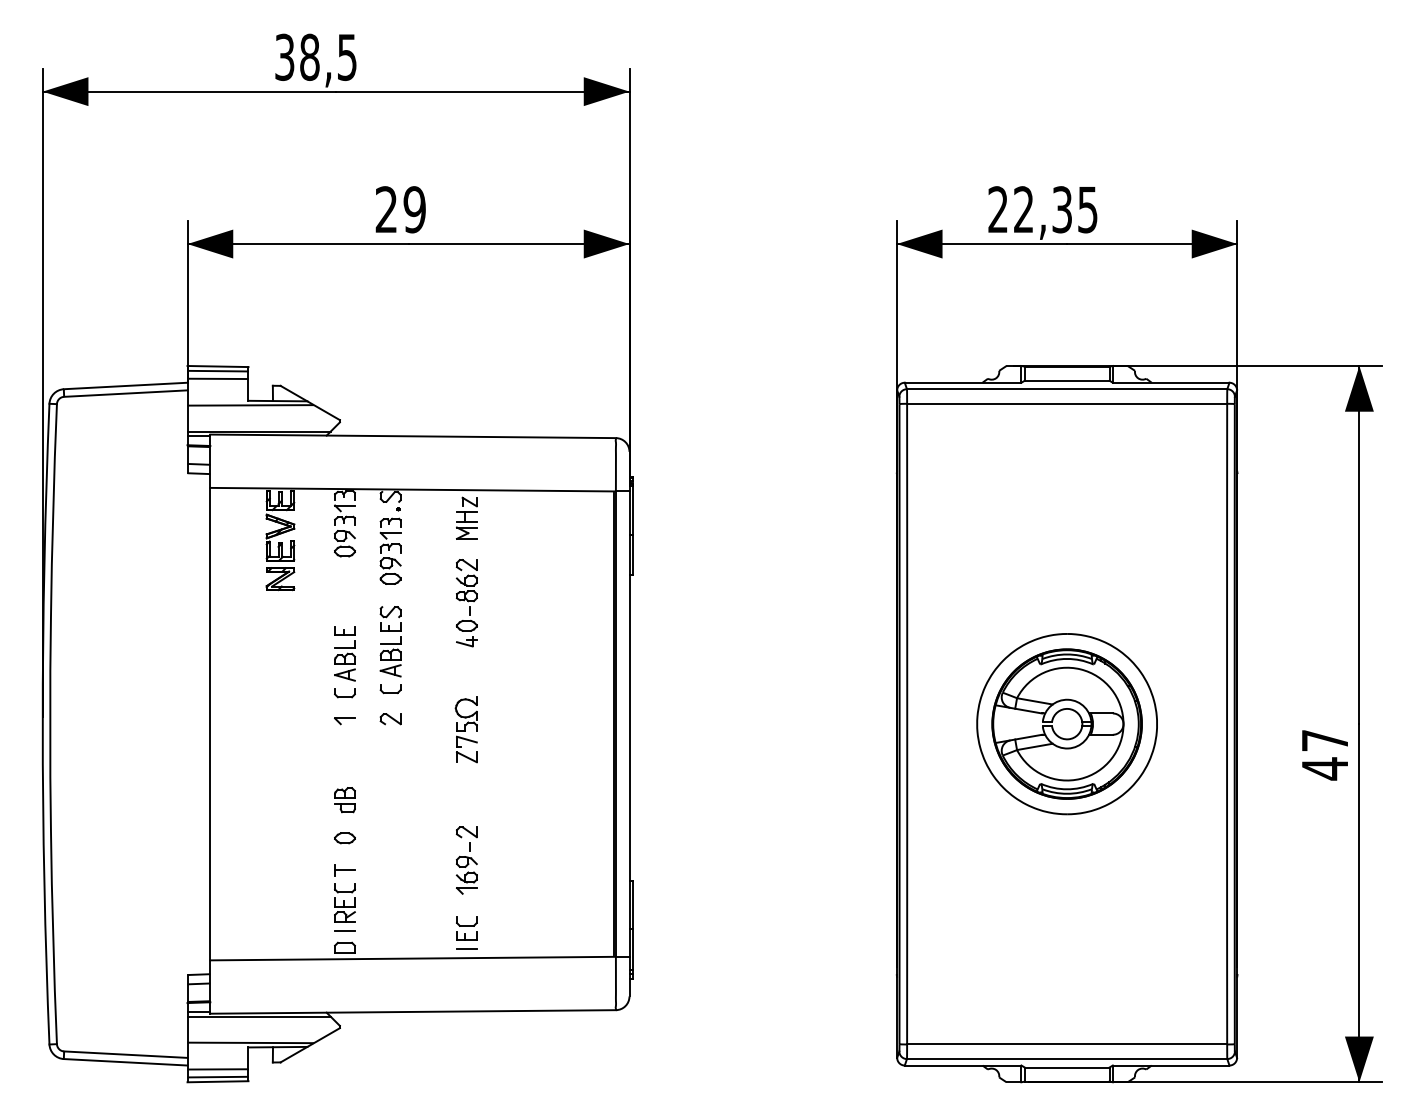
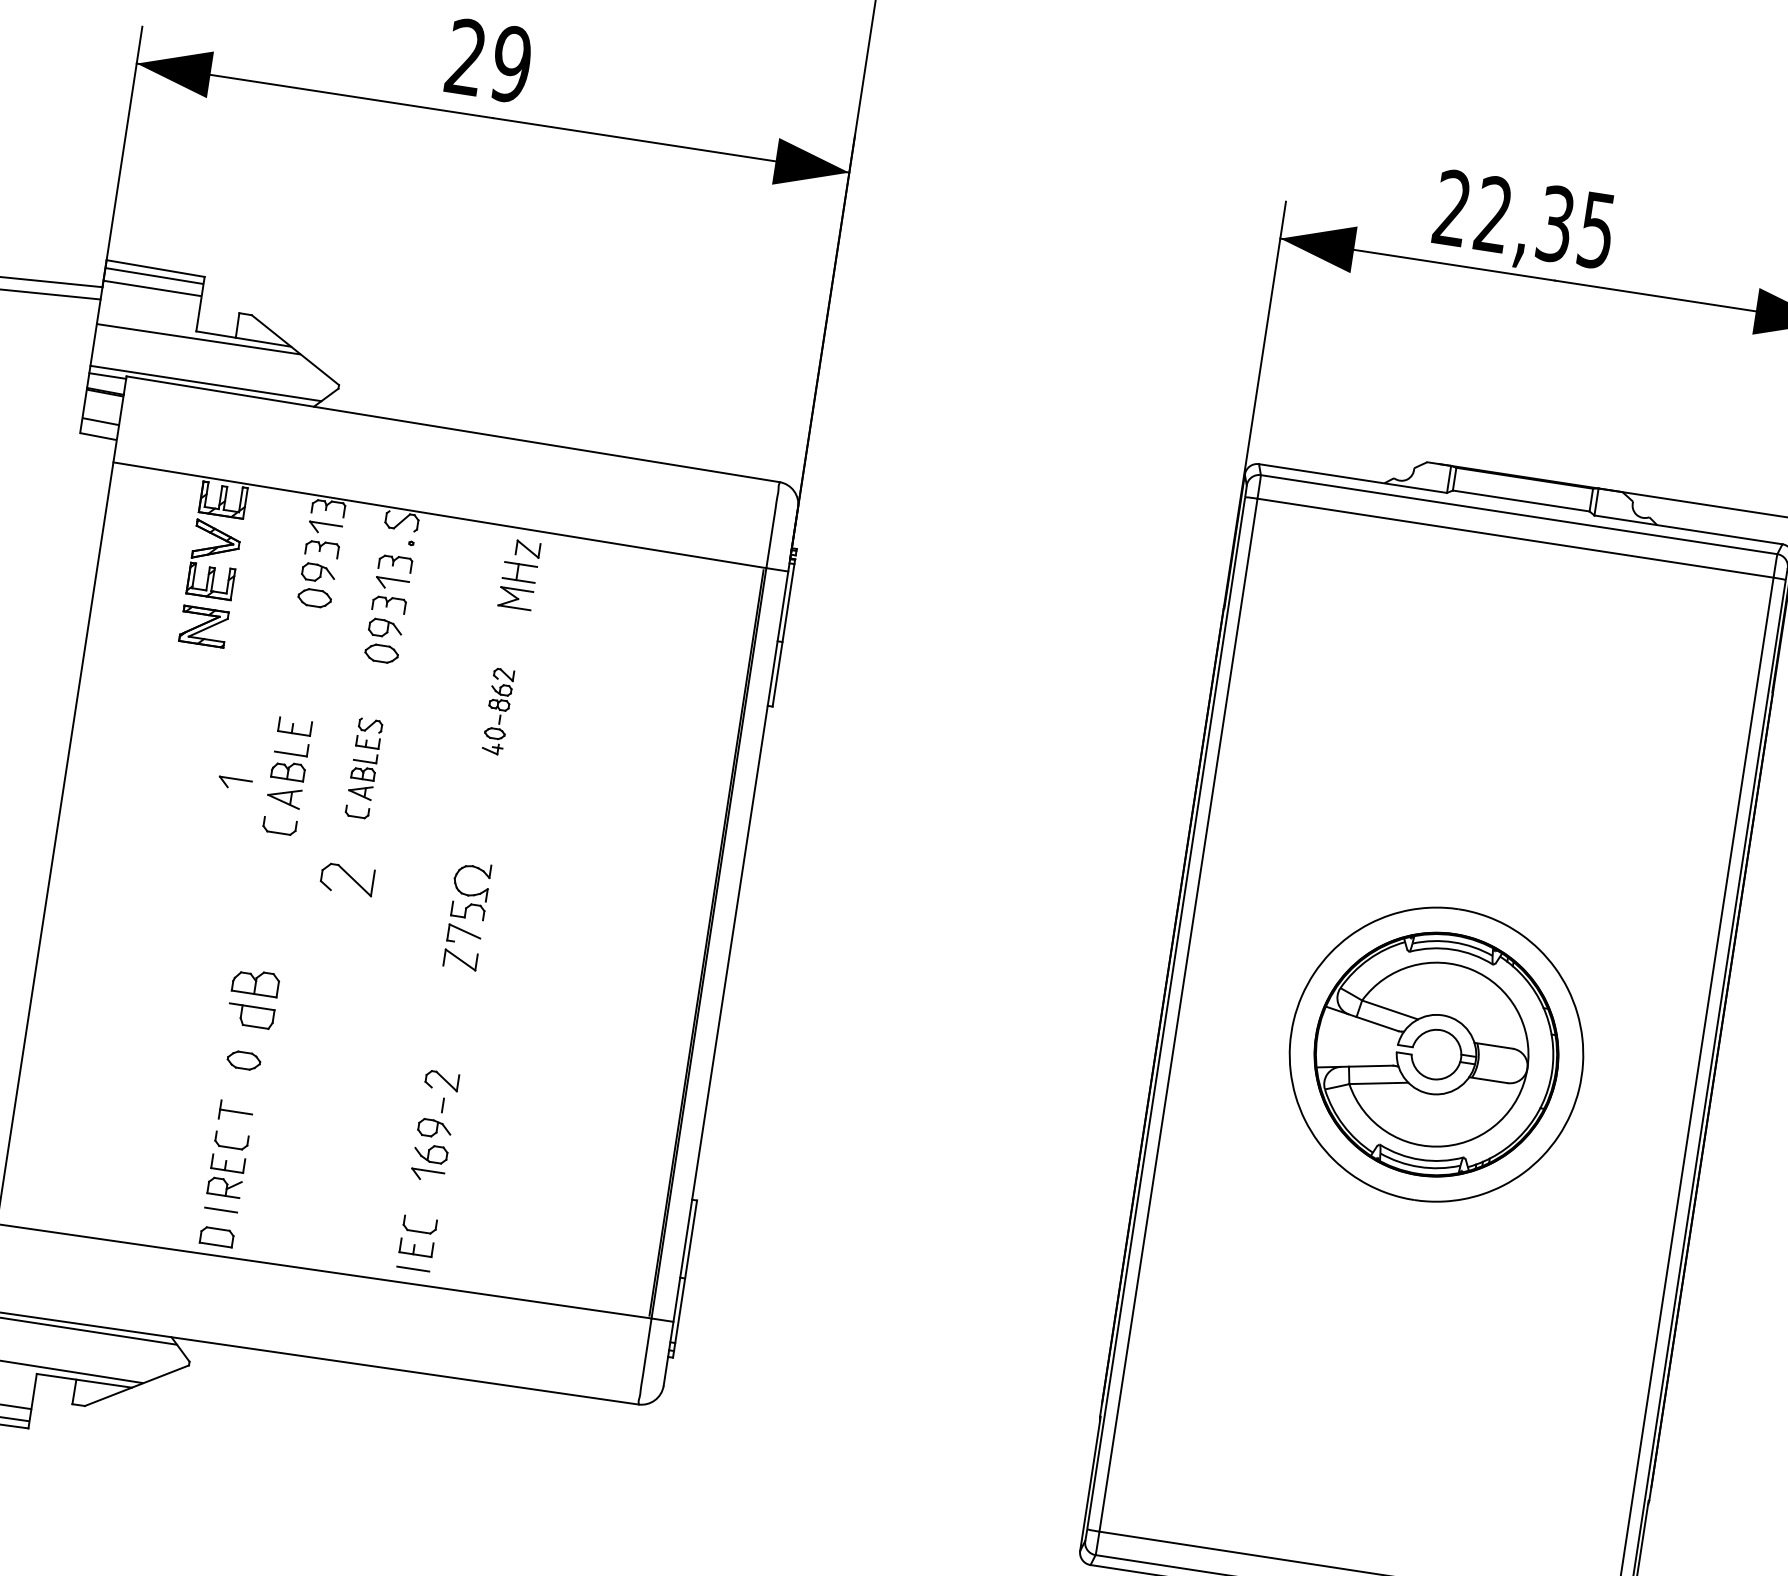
part: (466, 603) -> (497, 711), size x0.6
part: (390, 650) -> (363, 768), size x0.7
part: (390, 719) -> (346, 880), size x1.6
part: (344, 721) -> (234, 783), moved
part: (344, 800) -> (252, 999), size x1.4

